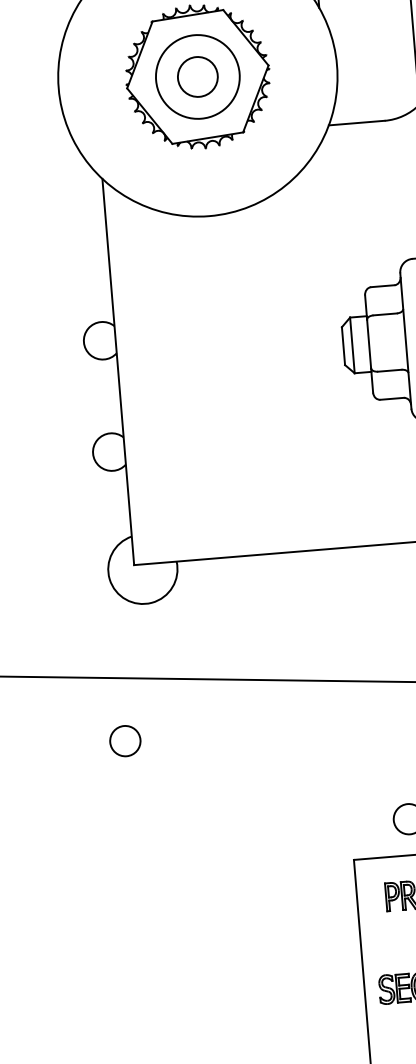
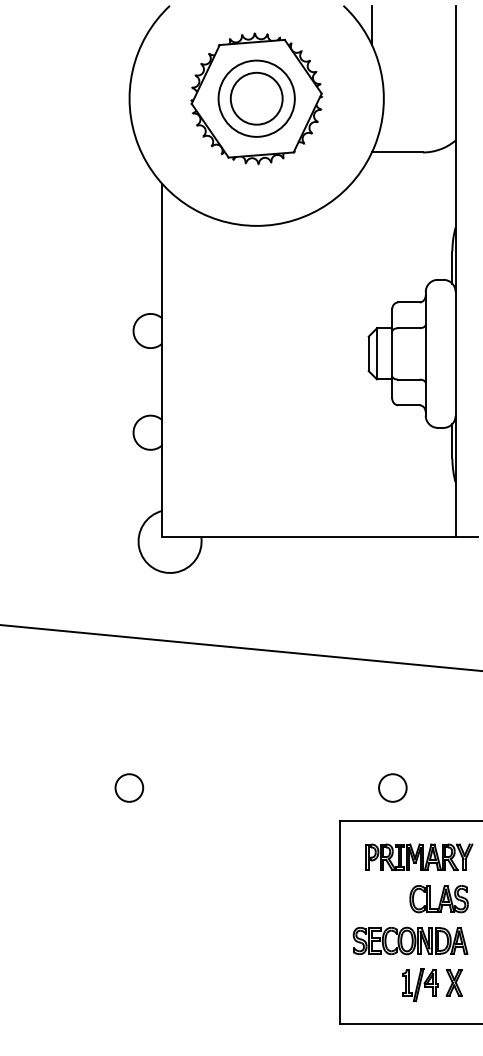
circle: (197, 76) -> (256, 98), size x1.43
circle: (125, 740) -> (129, 787), moved

